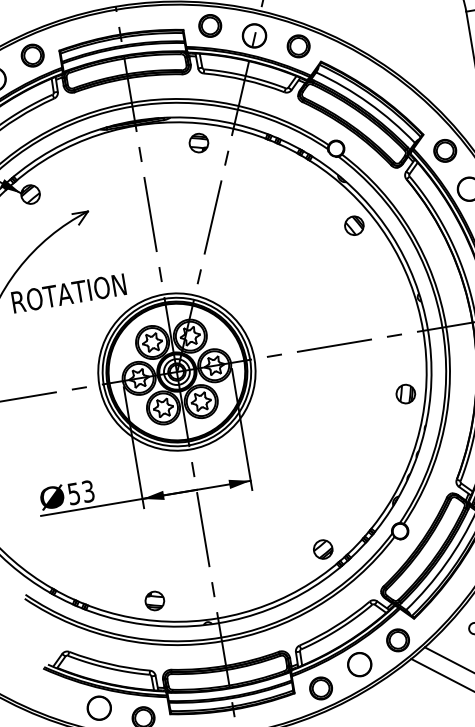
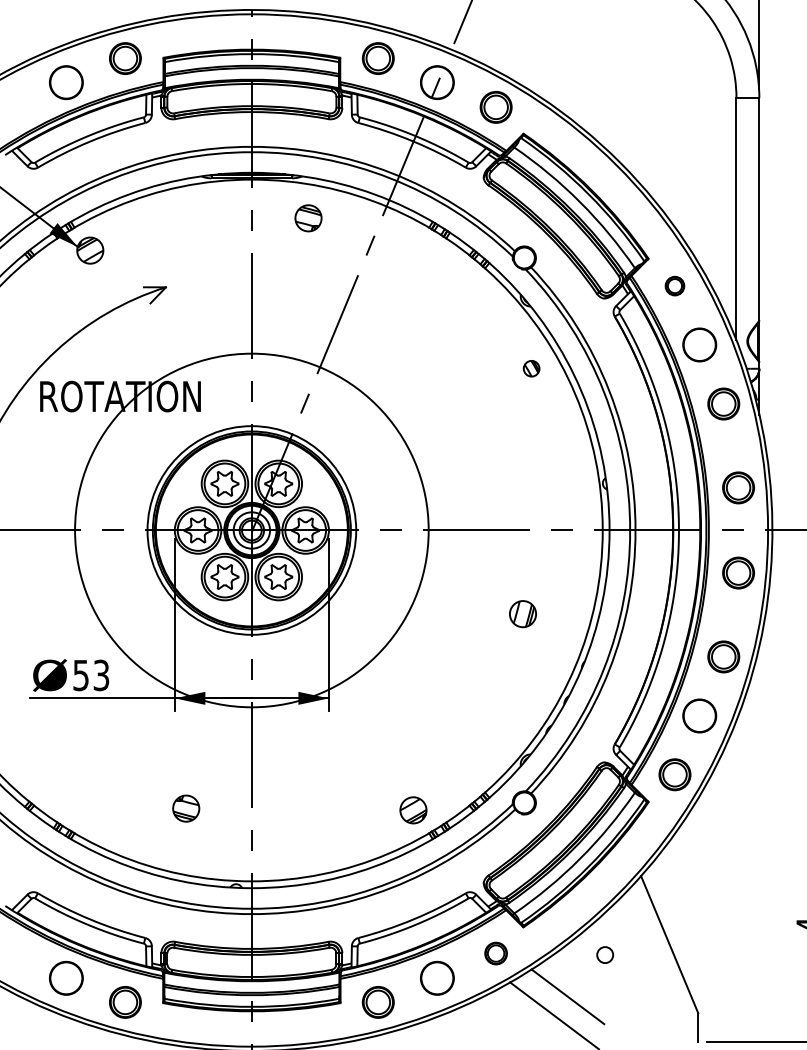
part: (198, 143) -> (308, 218), moved
part: (444, 150) -> (674, 285), size x0.6
part: (354, 225) -> (531, 368), size x0.6
circle: (176, 372) -> (251, 530), size x1.6
part: (405, 394) -> (522, 614), moved
part: (155, 600) -> (186, 808), moved
part: (397, 640) -> (495, 953), size x0.7

